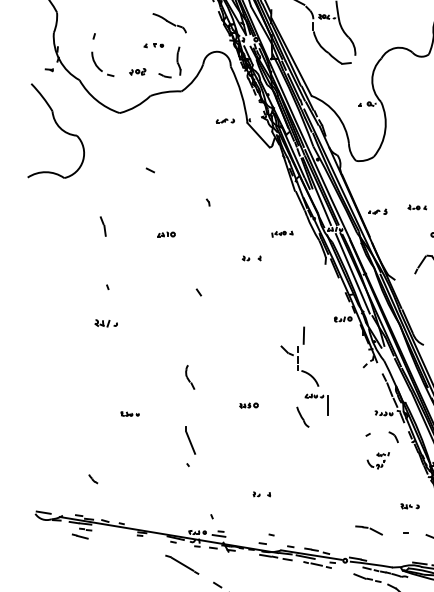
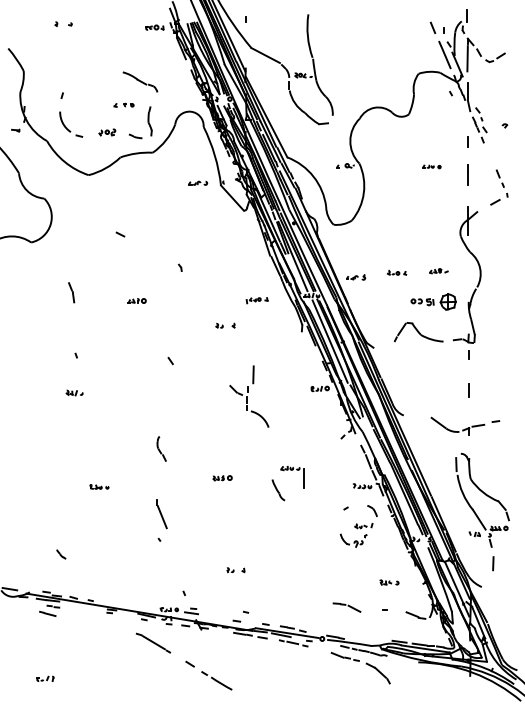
part: (106, 322) -> (74, 392), size x0.71
part: (300, 356) -> (249, 396), moved
part: (378, 460) -> (356, 535), size x1.43

